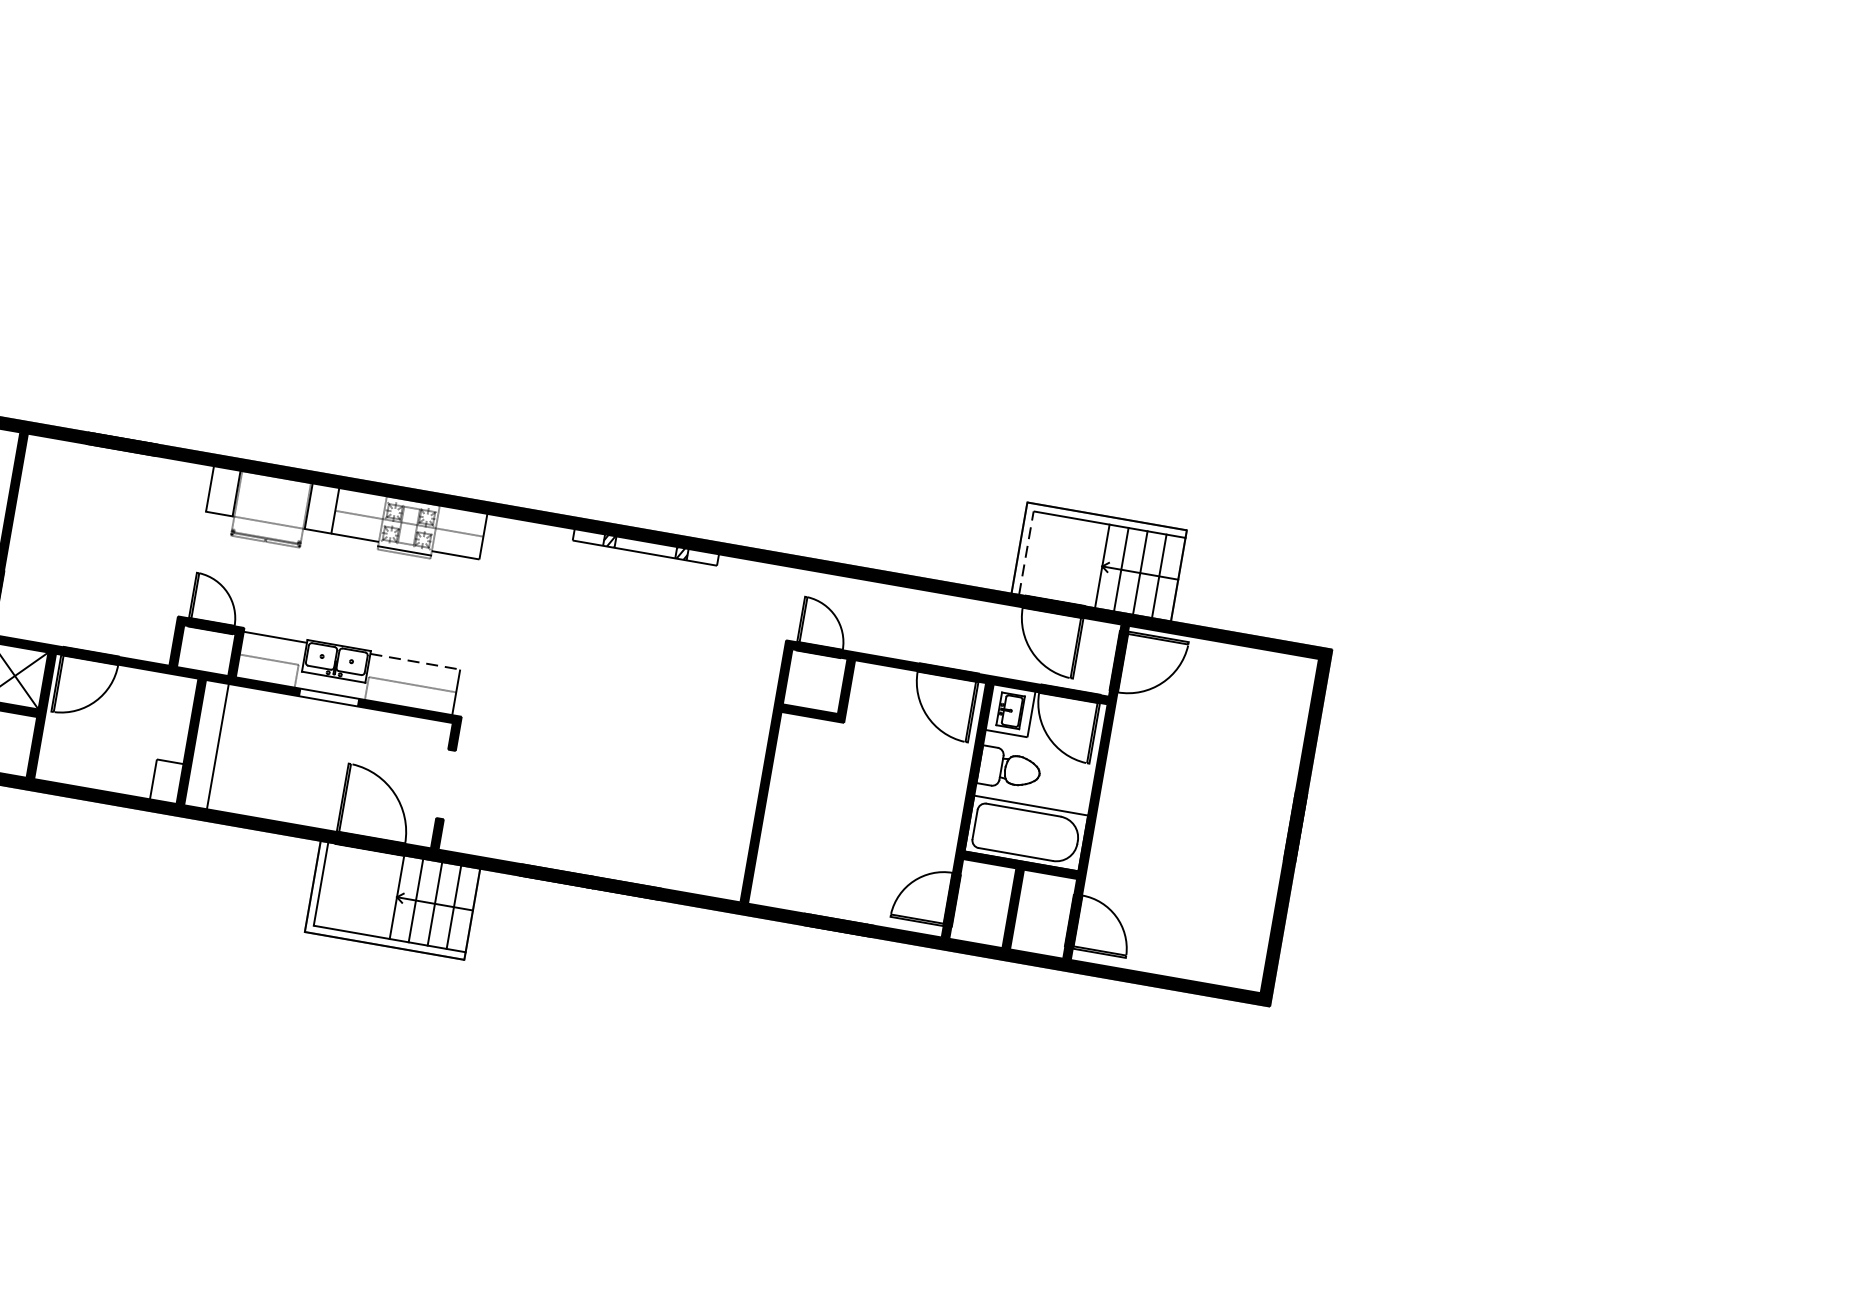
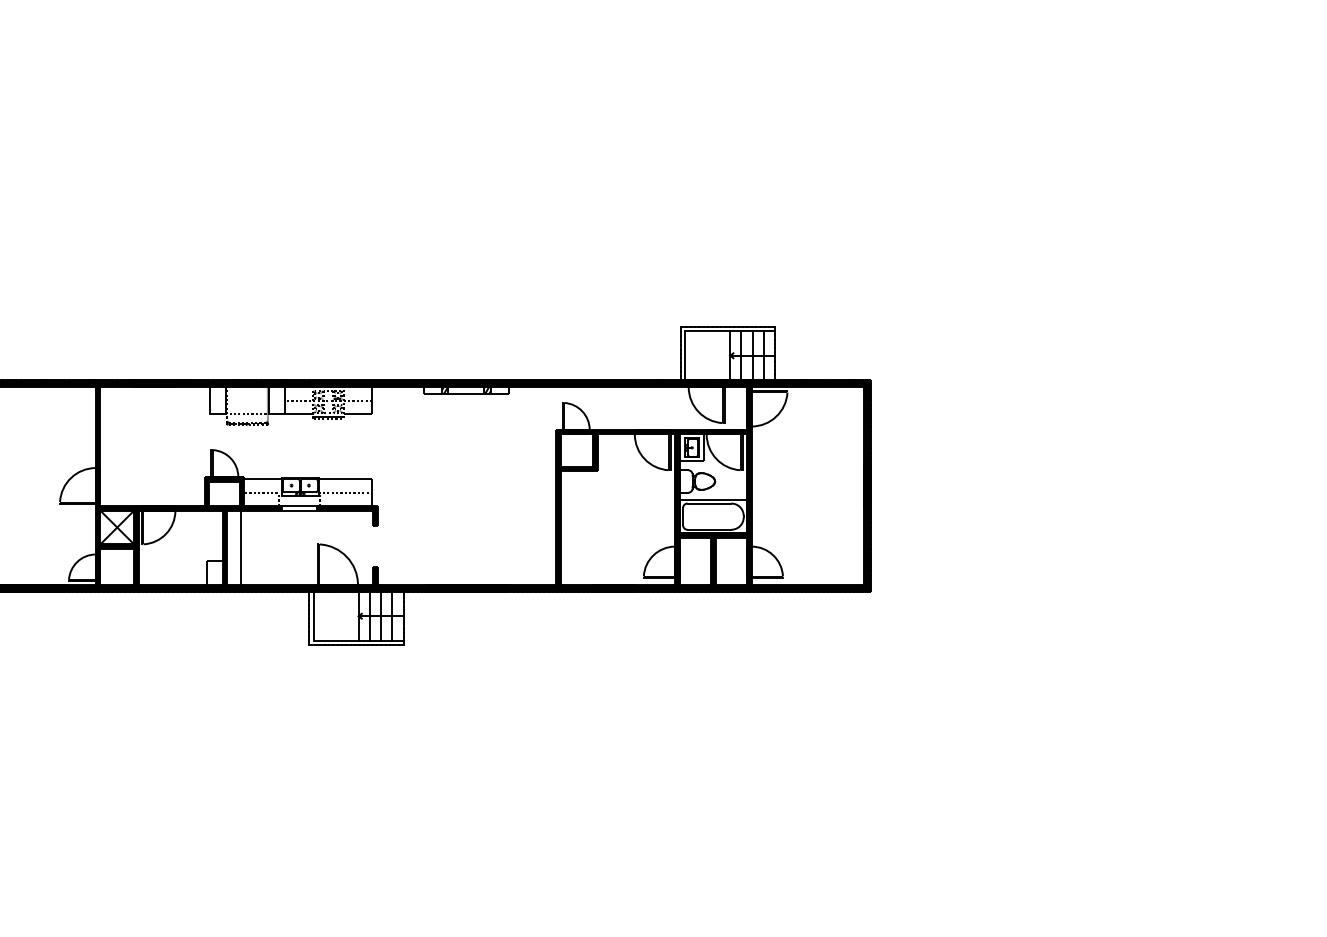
line: (1026, 552) -> (685, 355), dashed -> solid
line: (415, 662) -> (345, 479), dashed -> solid

